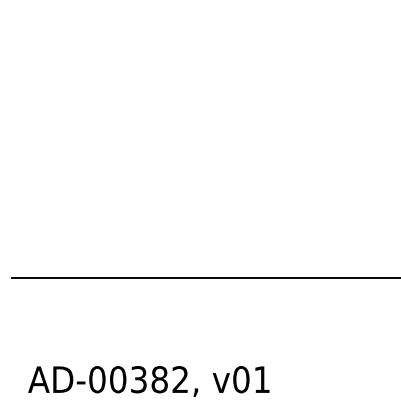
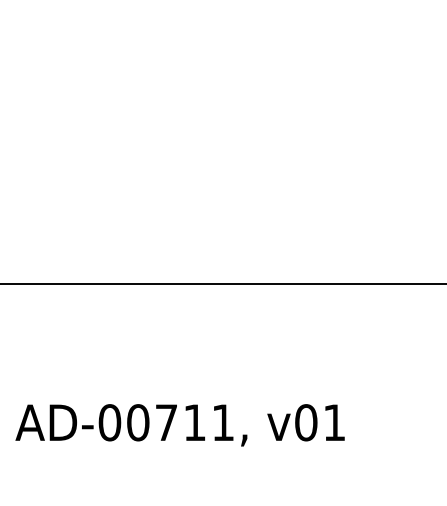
text: (159, 379) -> (194, 422), AD-00382, -> AD-00711,

